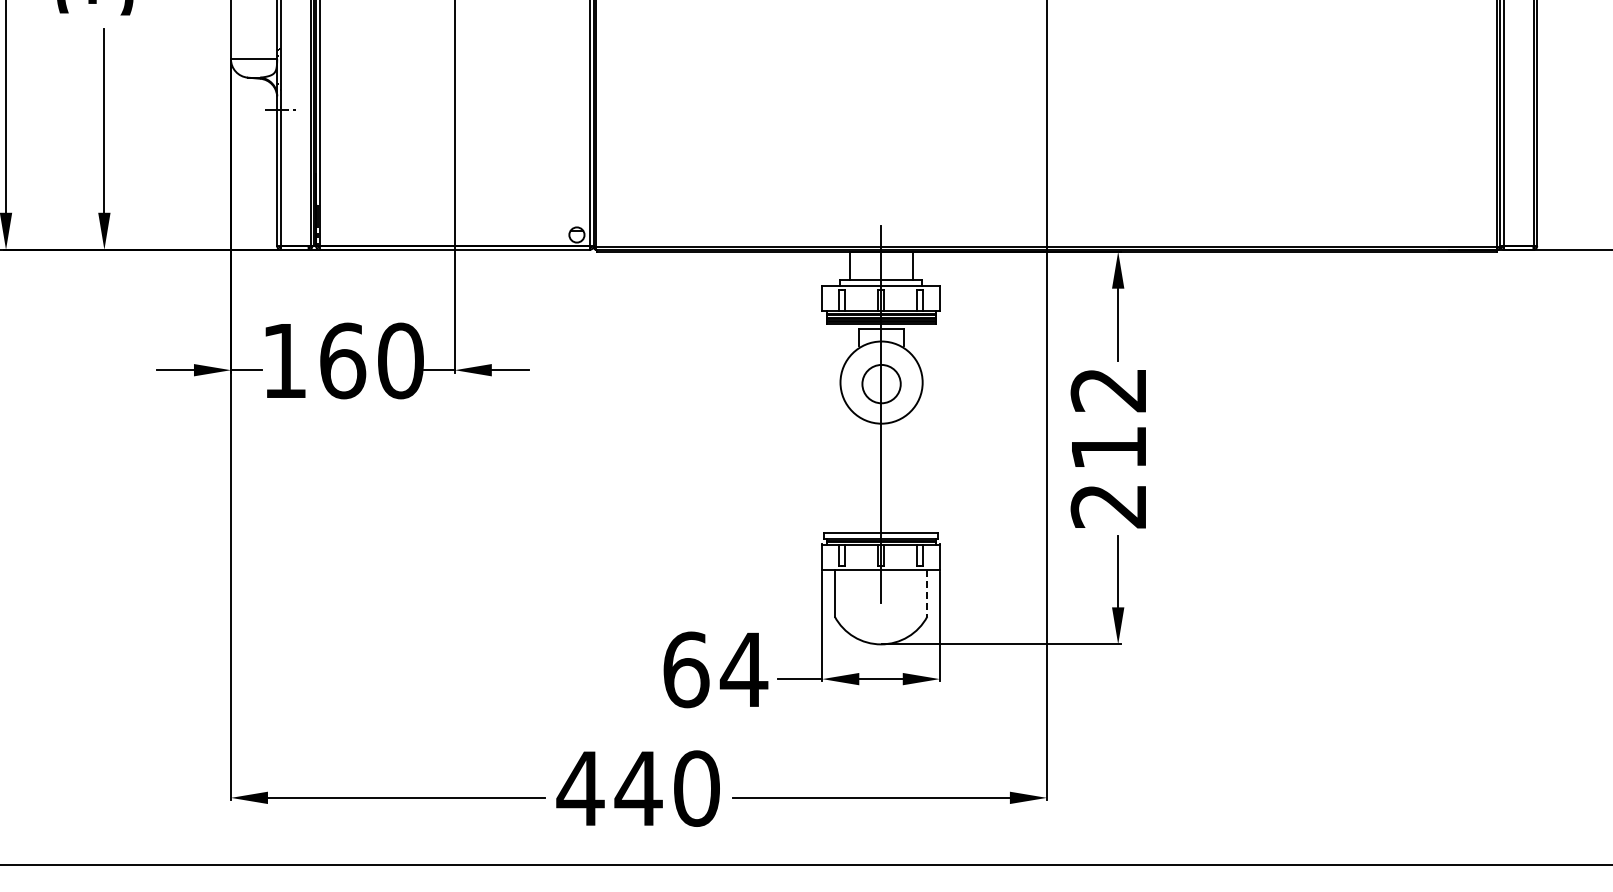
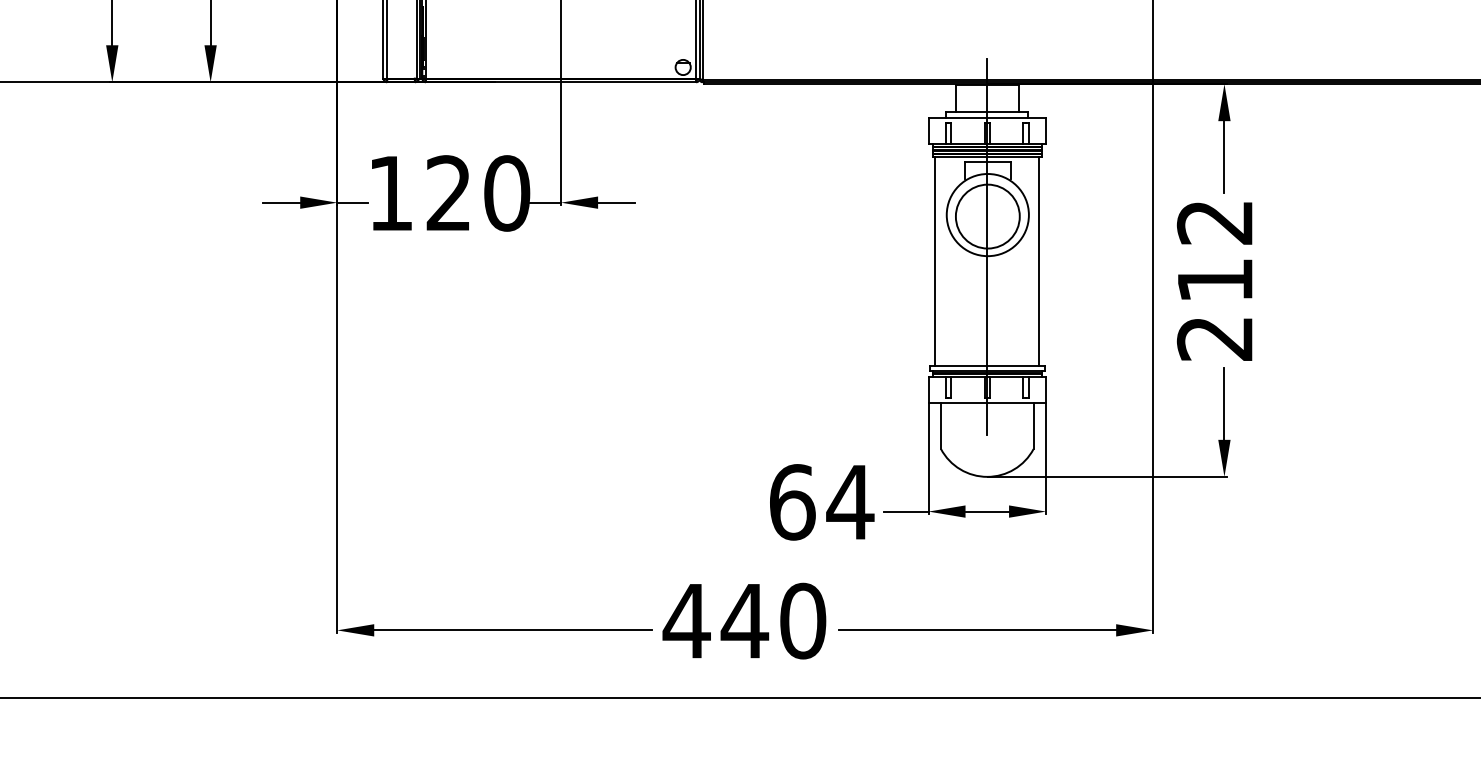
text: (343, 360) -> (449, 192), 160 -> 120
circle: (881, 384) -> (987, 216), size x1.67
line: (829, 428) -> (935, 260), added
line: (932, 428) -> (1038, 260), added
line: (927, 594) -> (1033, 426), dashed -> solid

